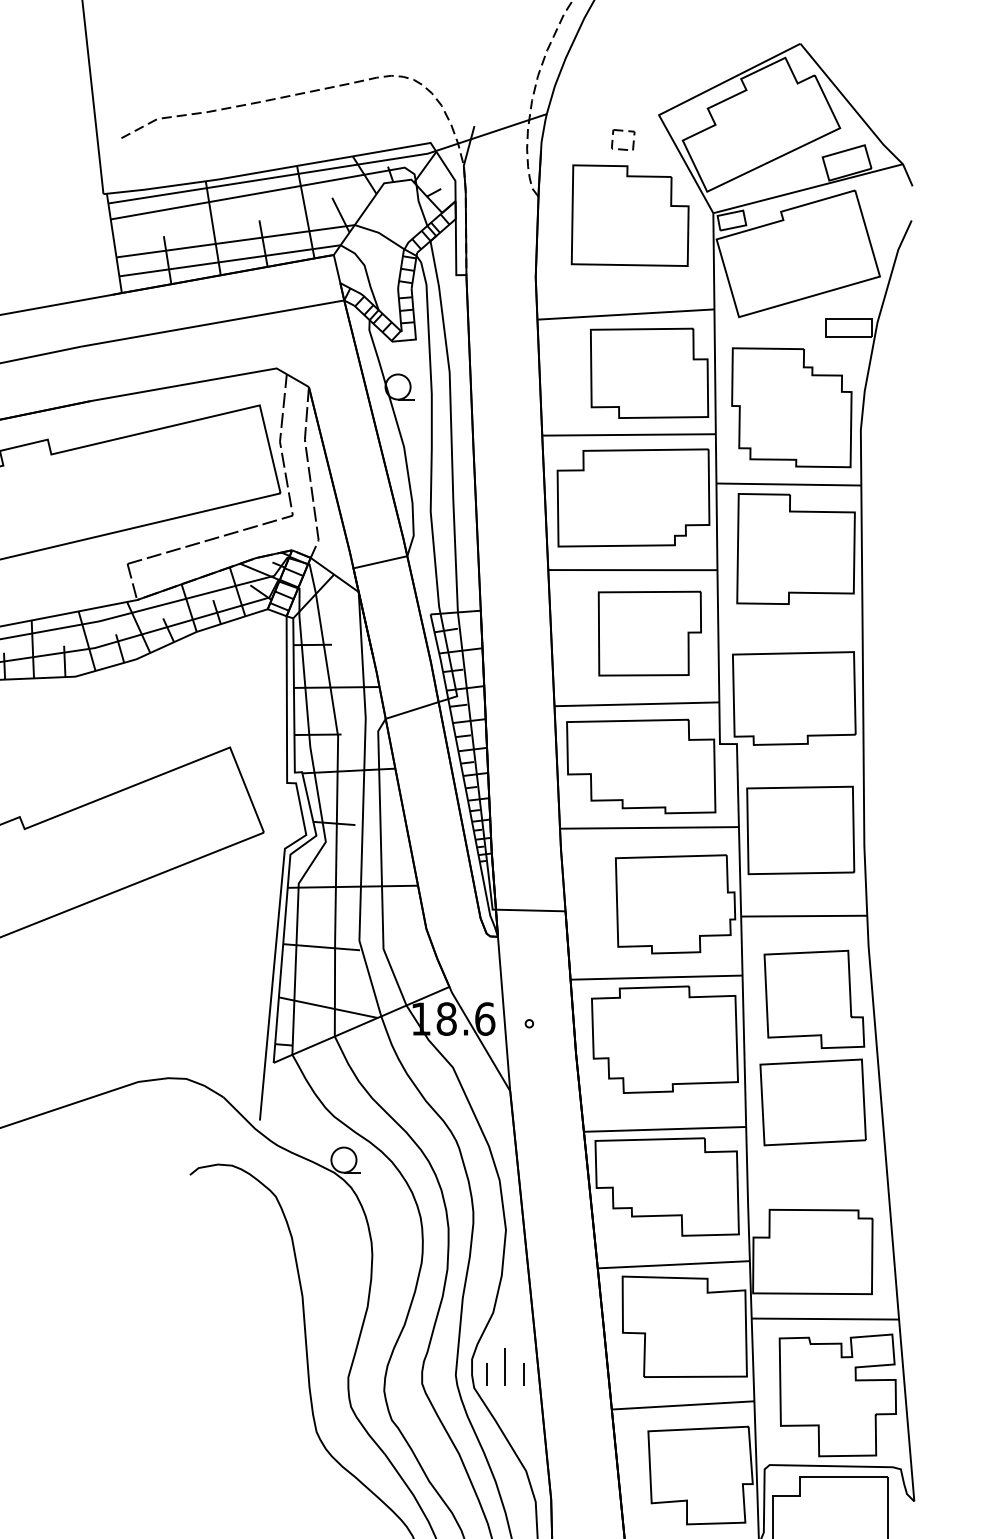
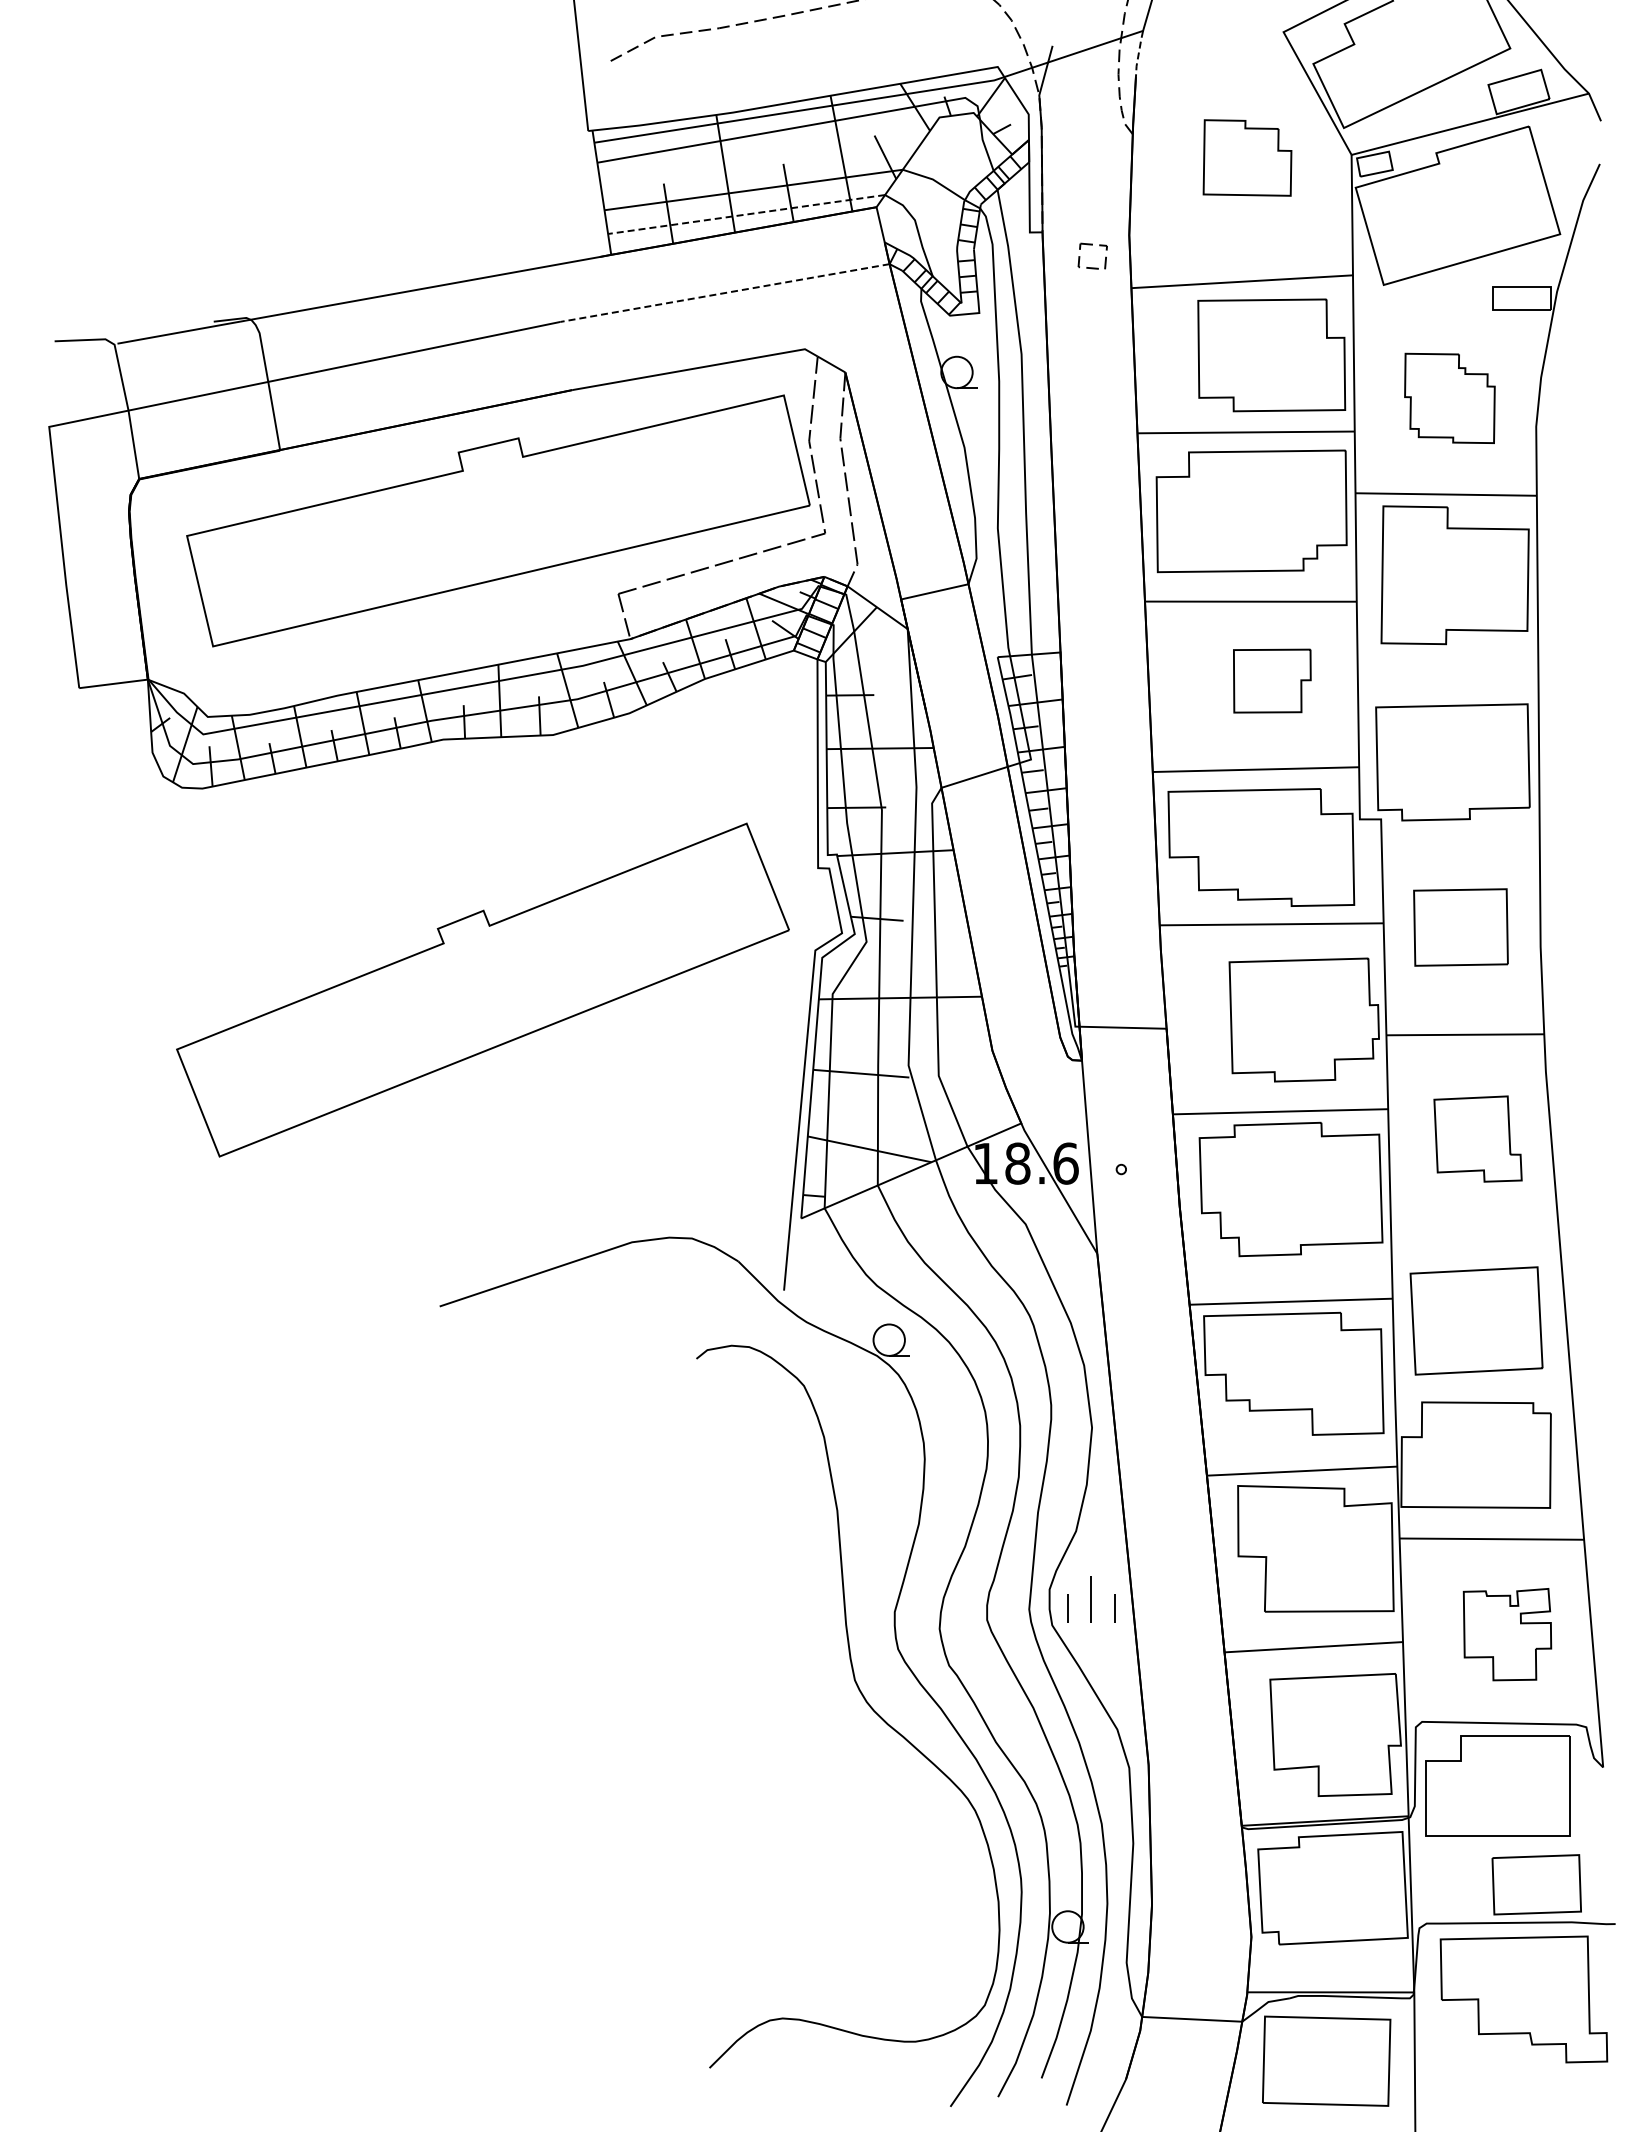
part: (622, 131) -> (1092, 245), moved
line: (543, 132) -> (1138, 53), solid -> dashed
part: (630, 215) -> (1247, 157), size x0.6
line: (229, 260) -> (746, 214), solid -> dashed
line: (212, 323) -> (724, 293), solid -> dashed
part: (791, 407) -> (1449, 398), size x0.6
part: (650, 633) -> (1272, 680), size x0.6
part: (800, 830) -> (1460, 927), size x0.7
part: (813, 999) -> (1477, 1138), size x0.7
part: (813, 1102) -> (1476, 1320), moved
part: (837, 1395) -> (1507, 1634), size x0.6

